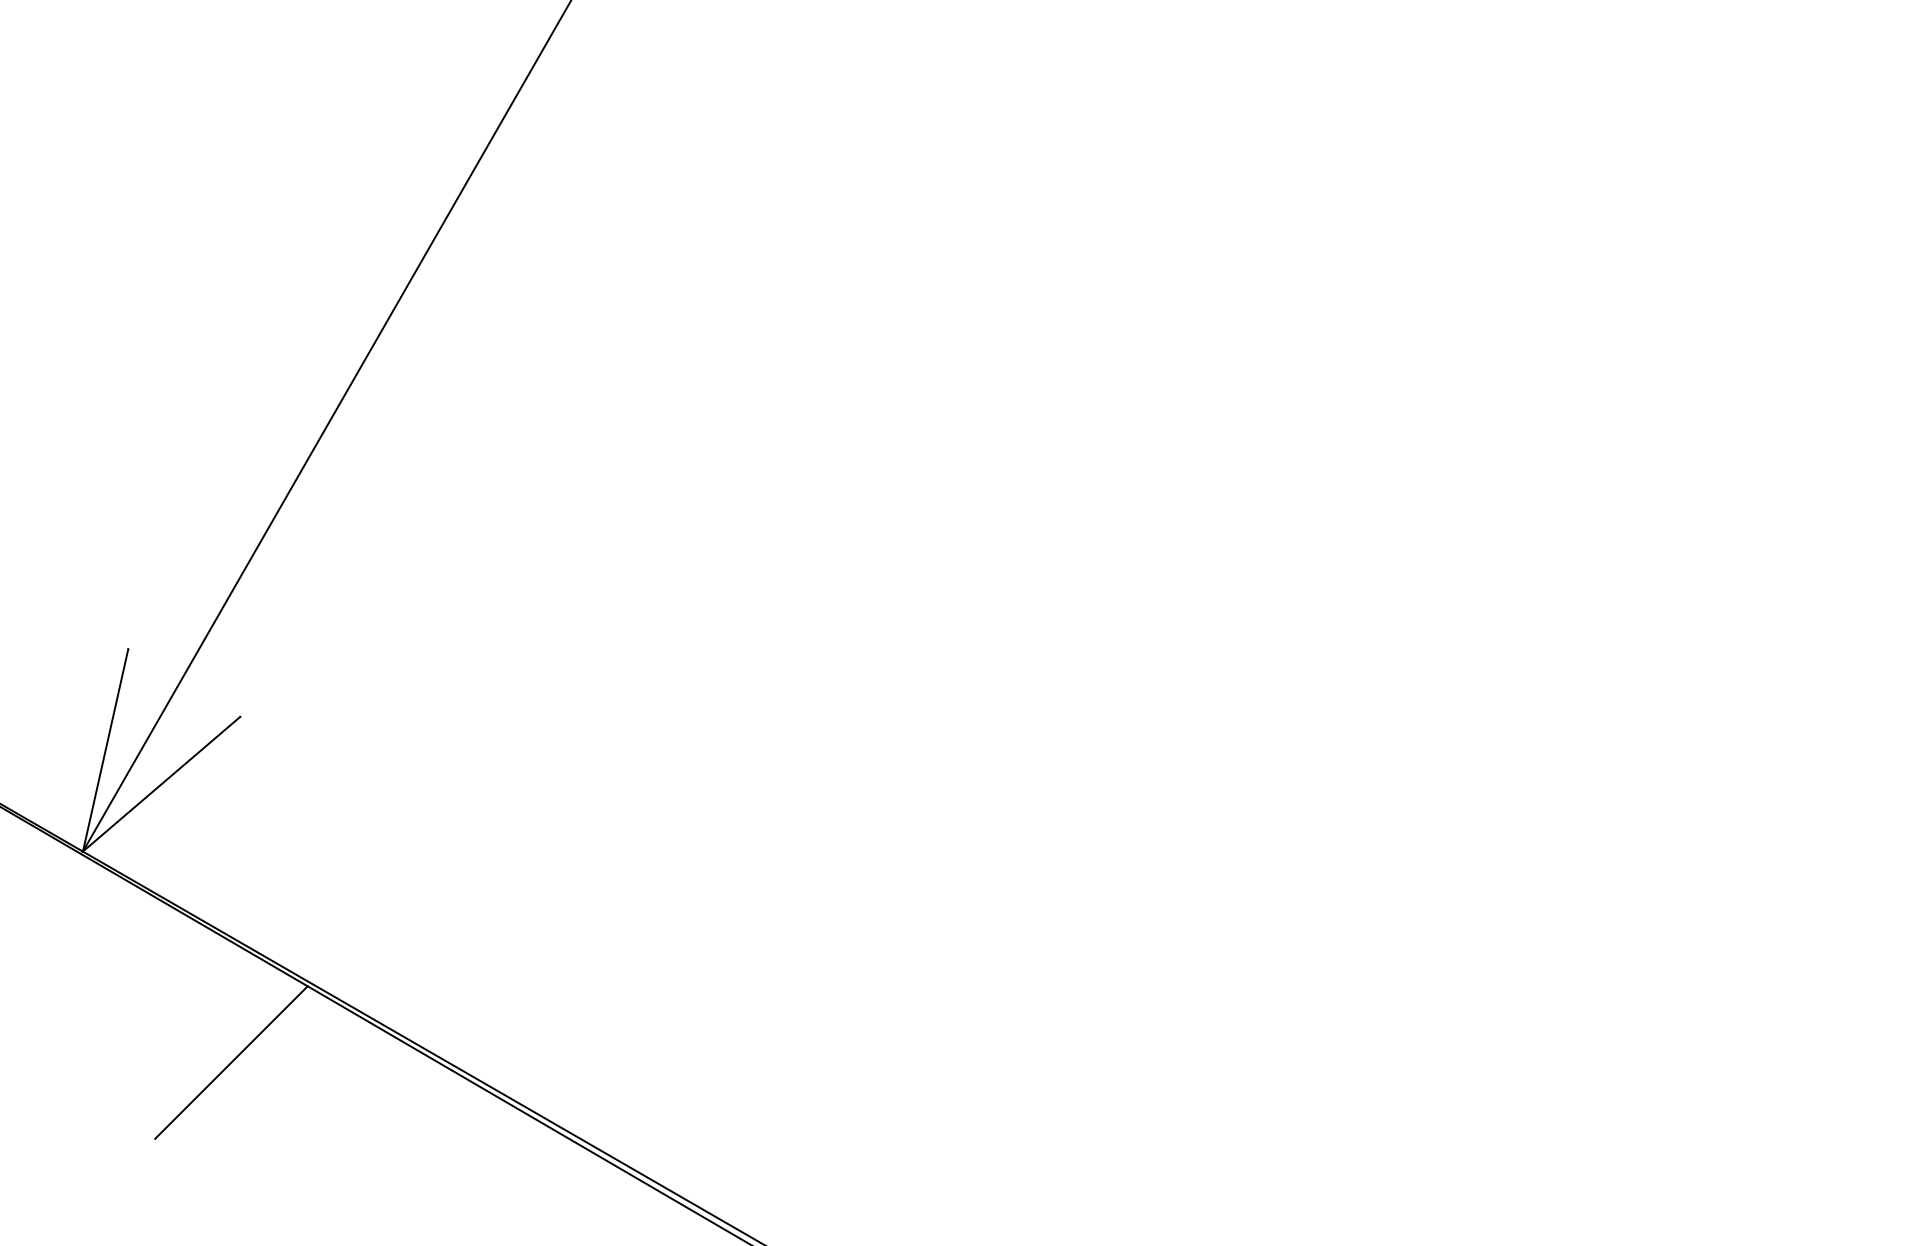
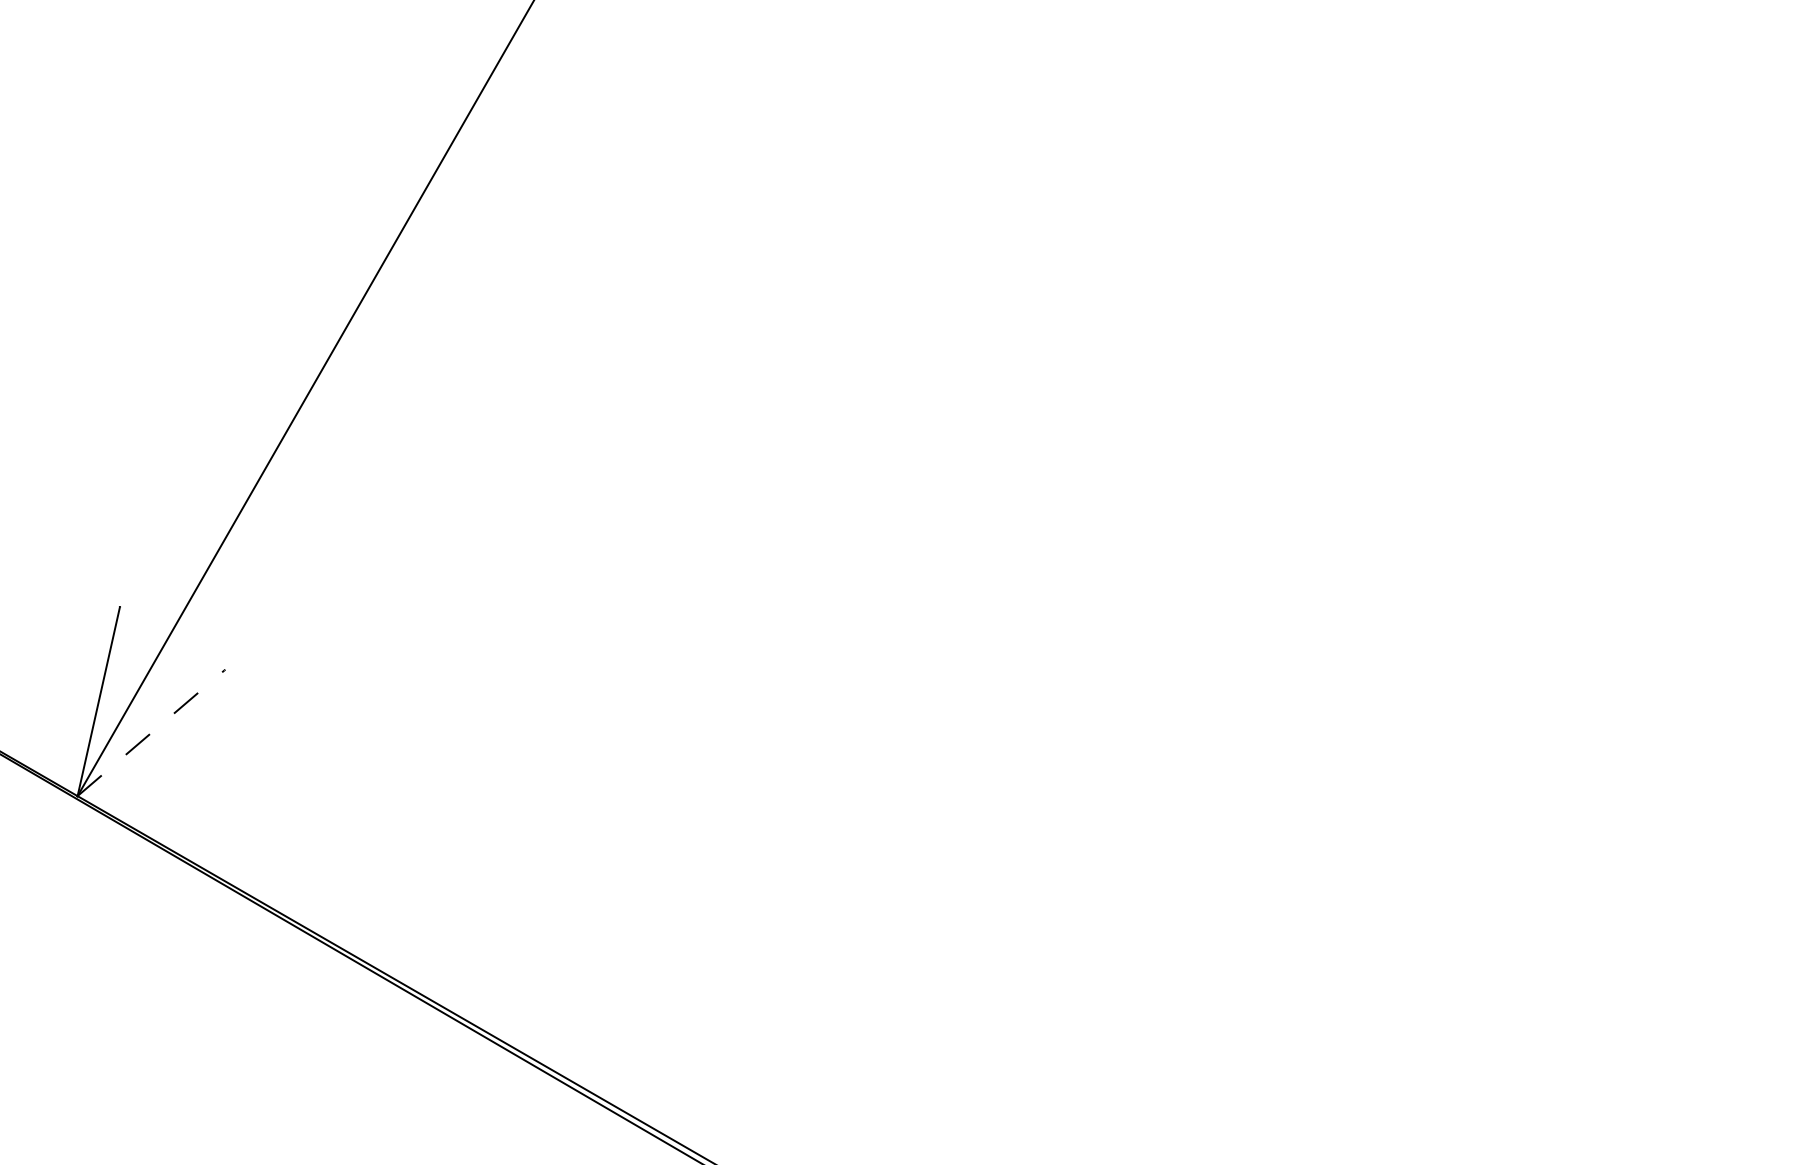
line: (161, 783) -> (151, 732), solid -> dashed
line: (231, 1062) -> (216, 993), removed

